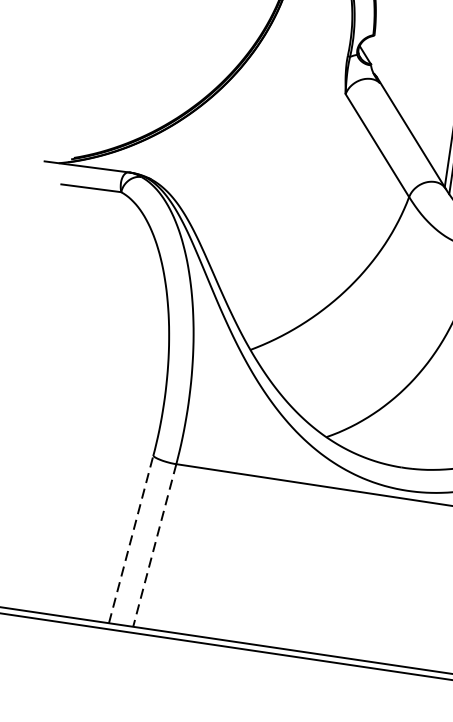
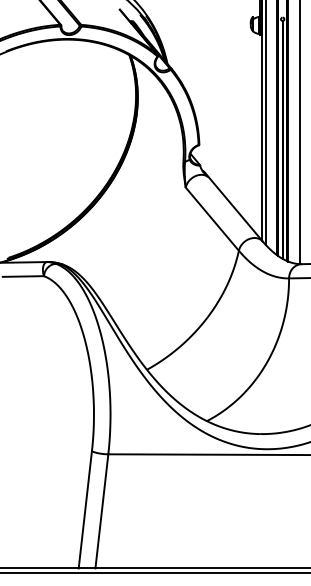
line: (131, 539) -> (85, 509), dashed -> solid
line: (154, 545) -> (101, 511), dashed -> solid

